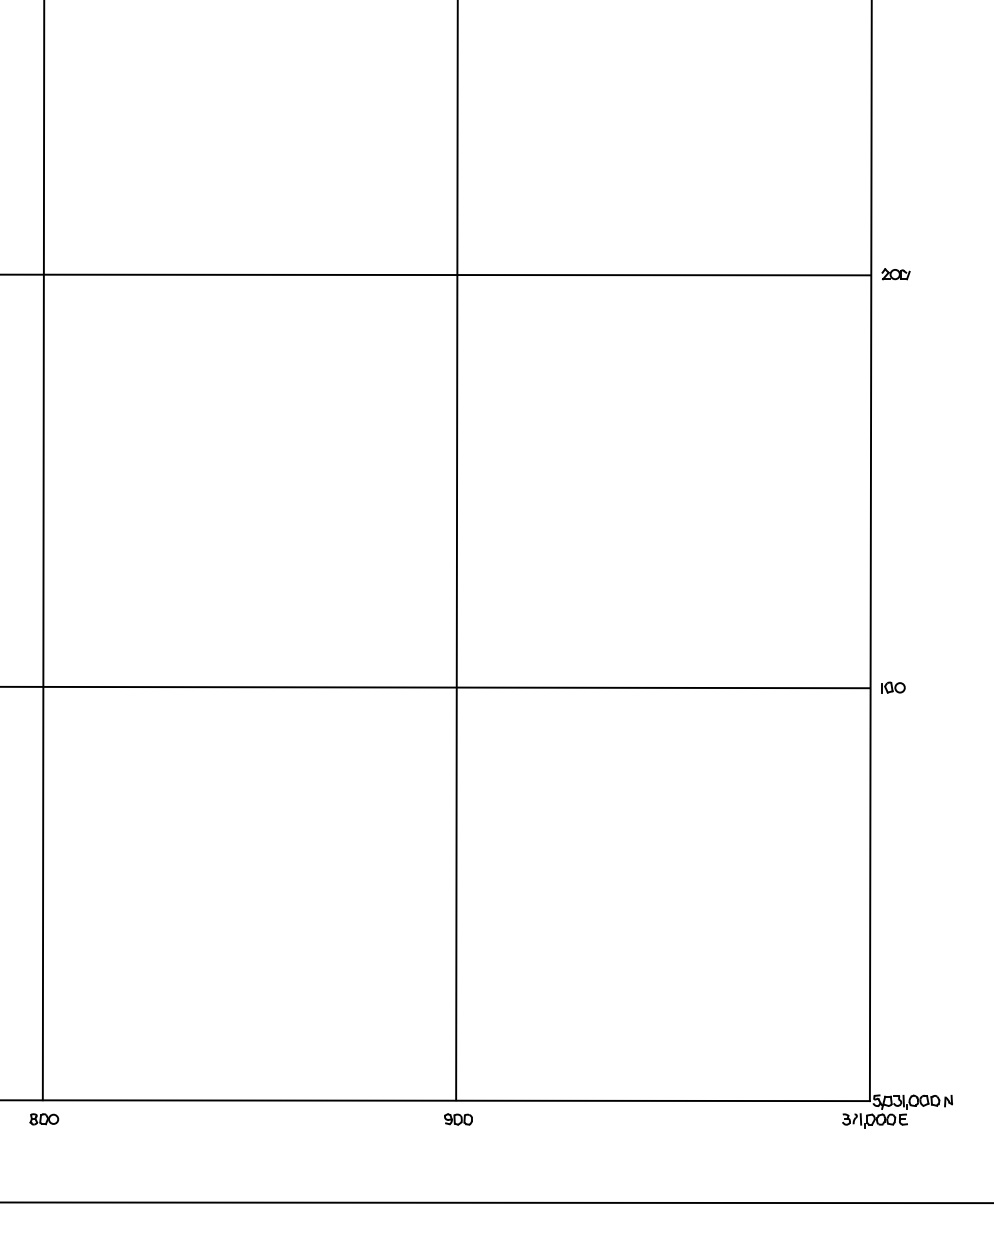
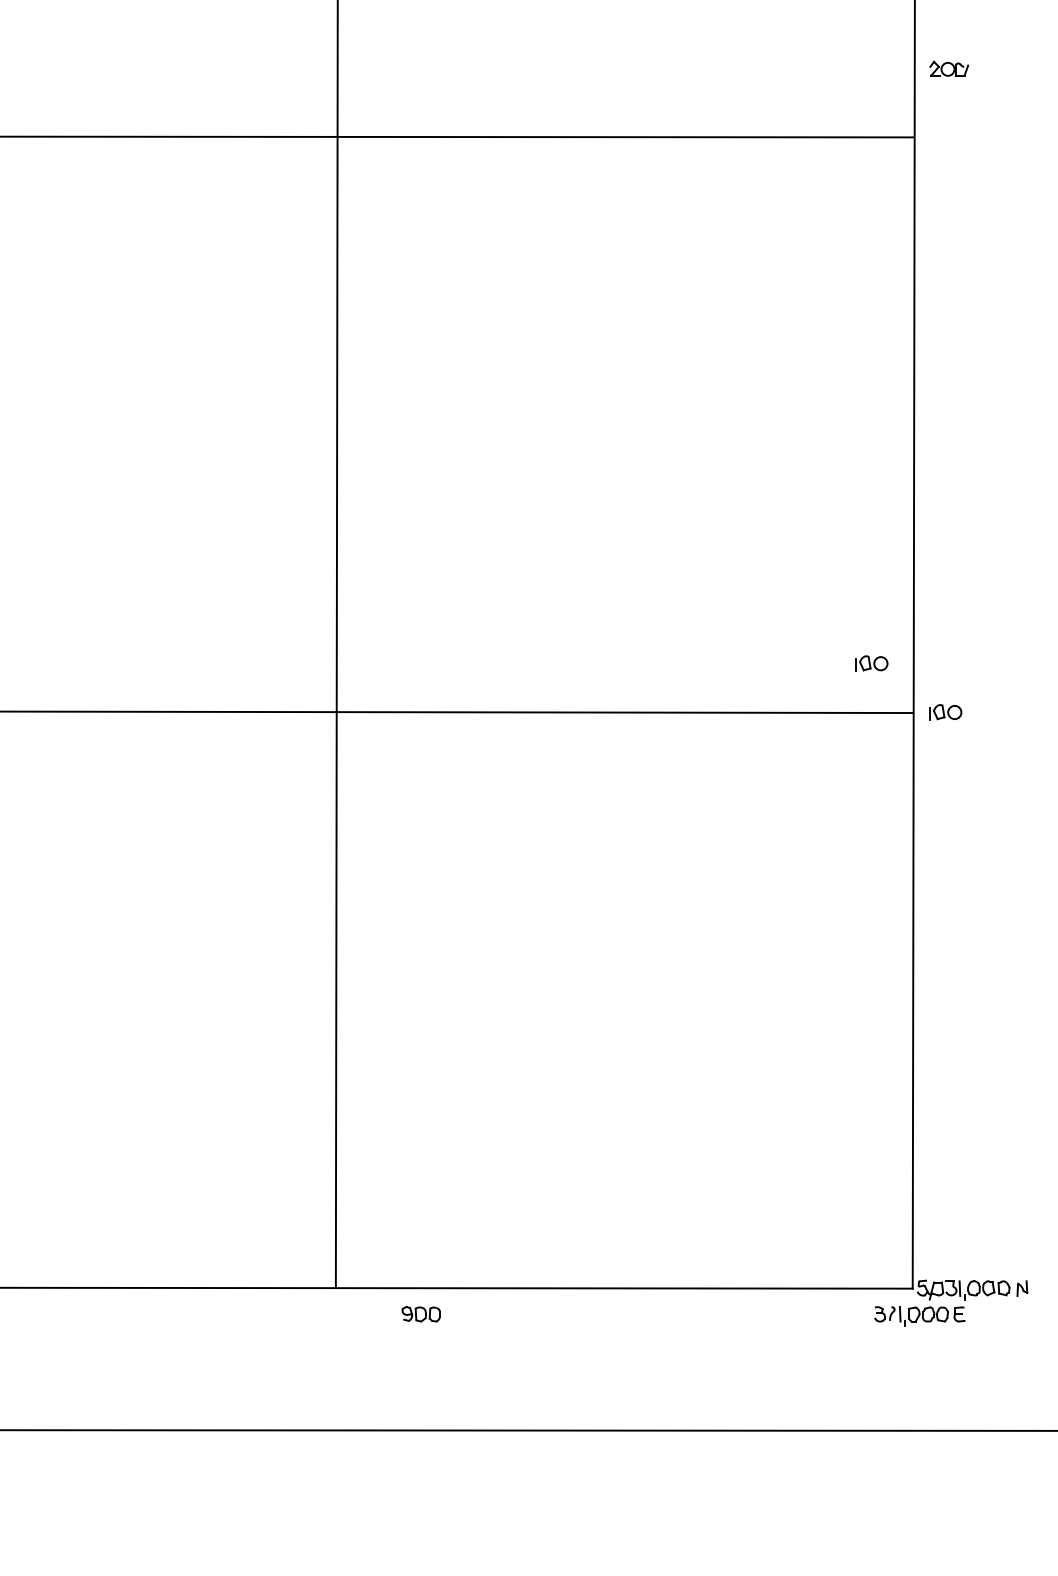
part: (895, 274) -> (948, 69), moved
part: (840, 652) -> (871, 663), added
part: (458, 1119) -> (421, 1314), moved

